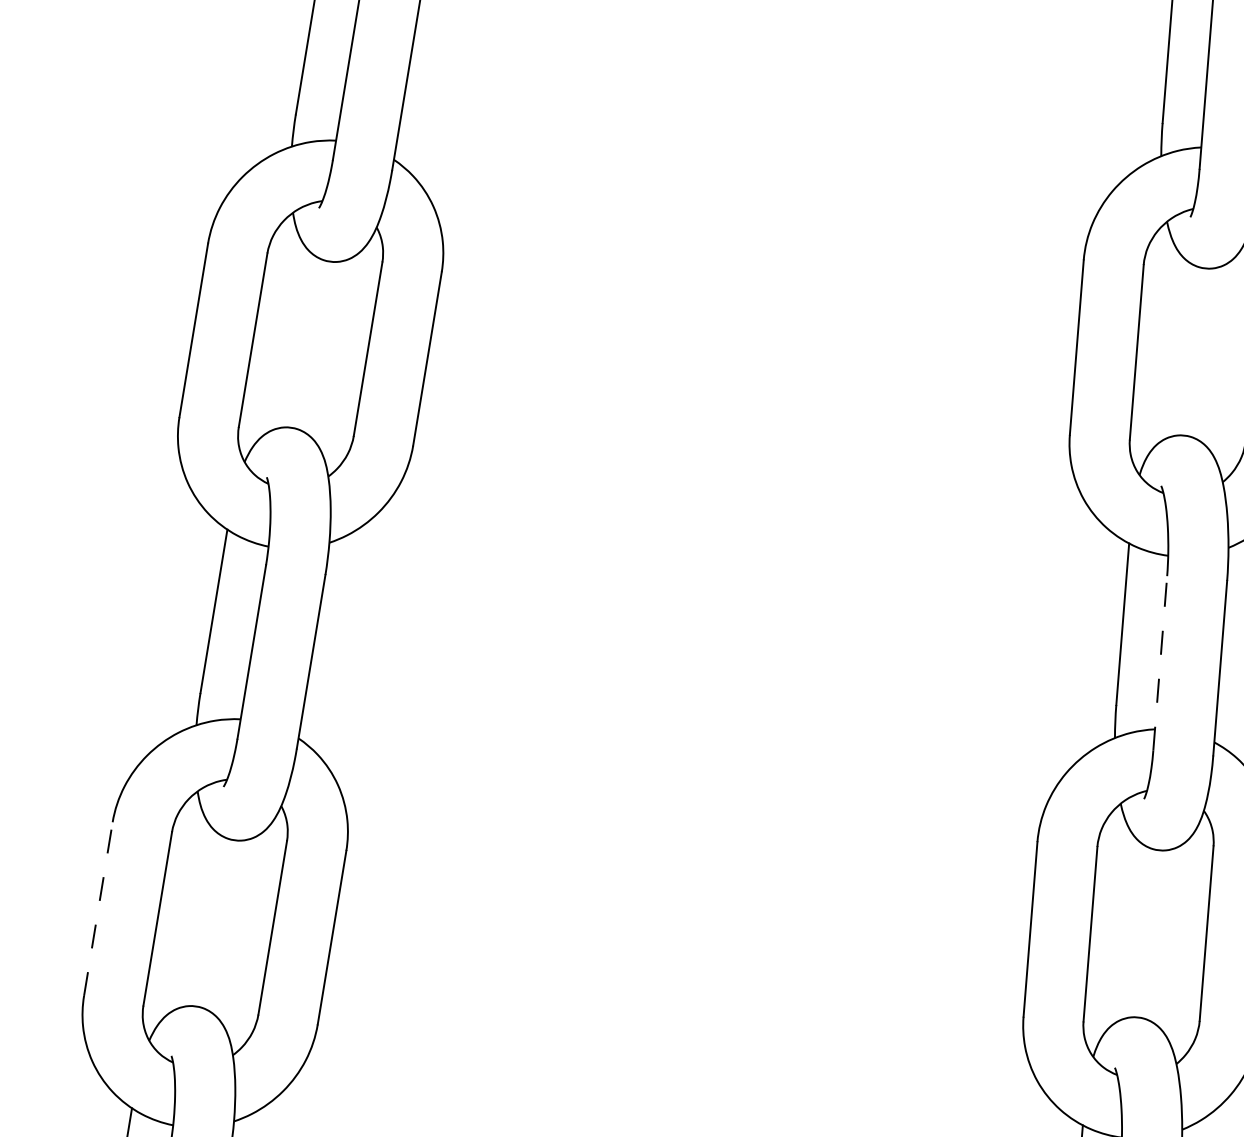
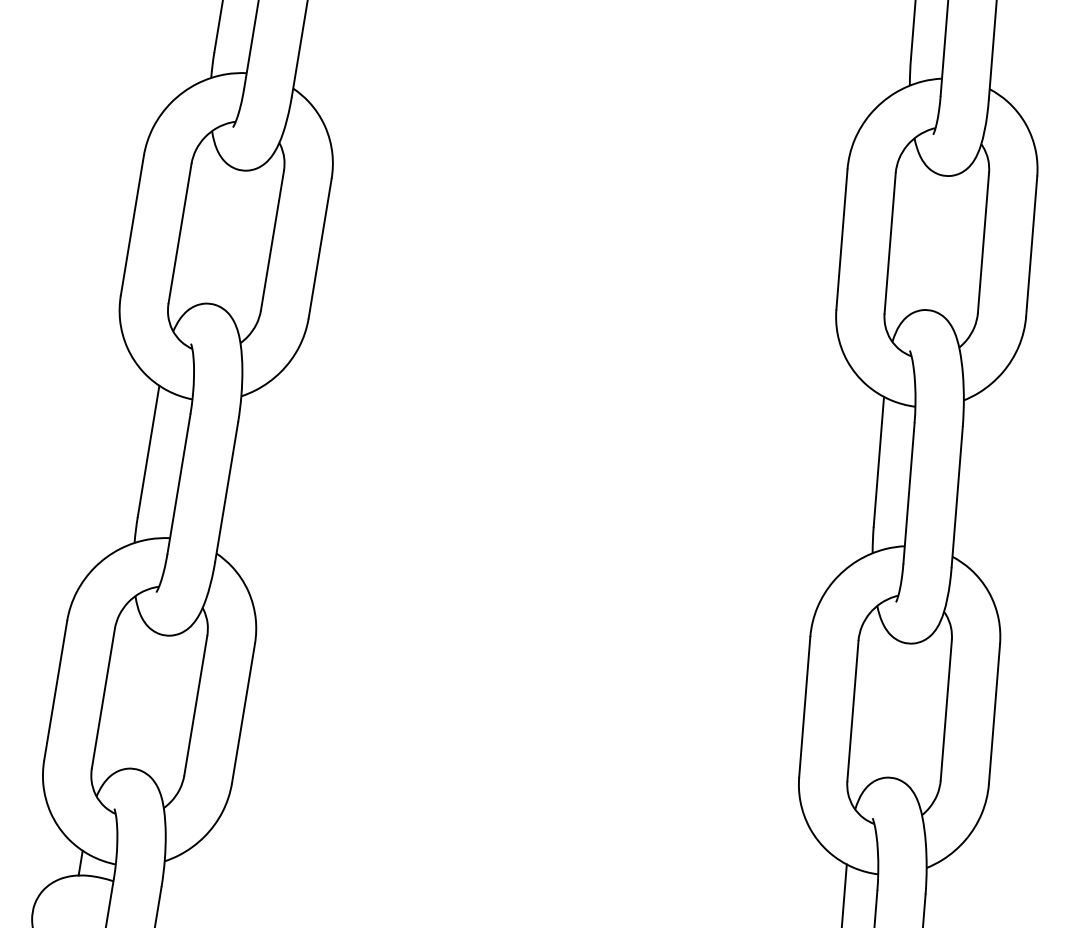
line: (1160, 662) -> (909, 492), dashed -> solid
line: (98, 908) -> (55, 690), dashed -> solid

